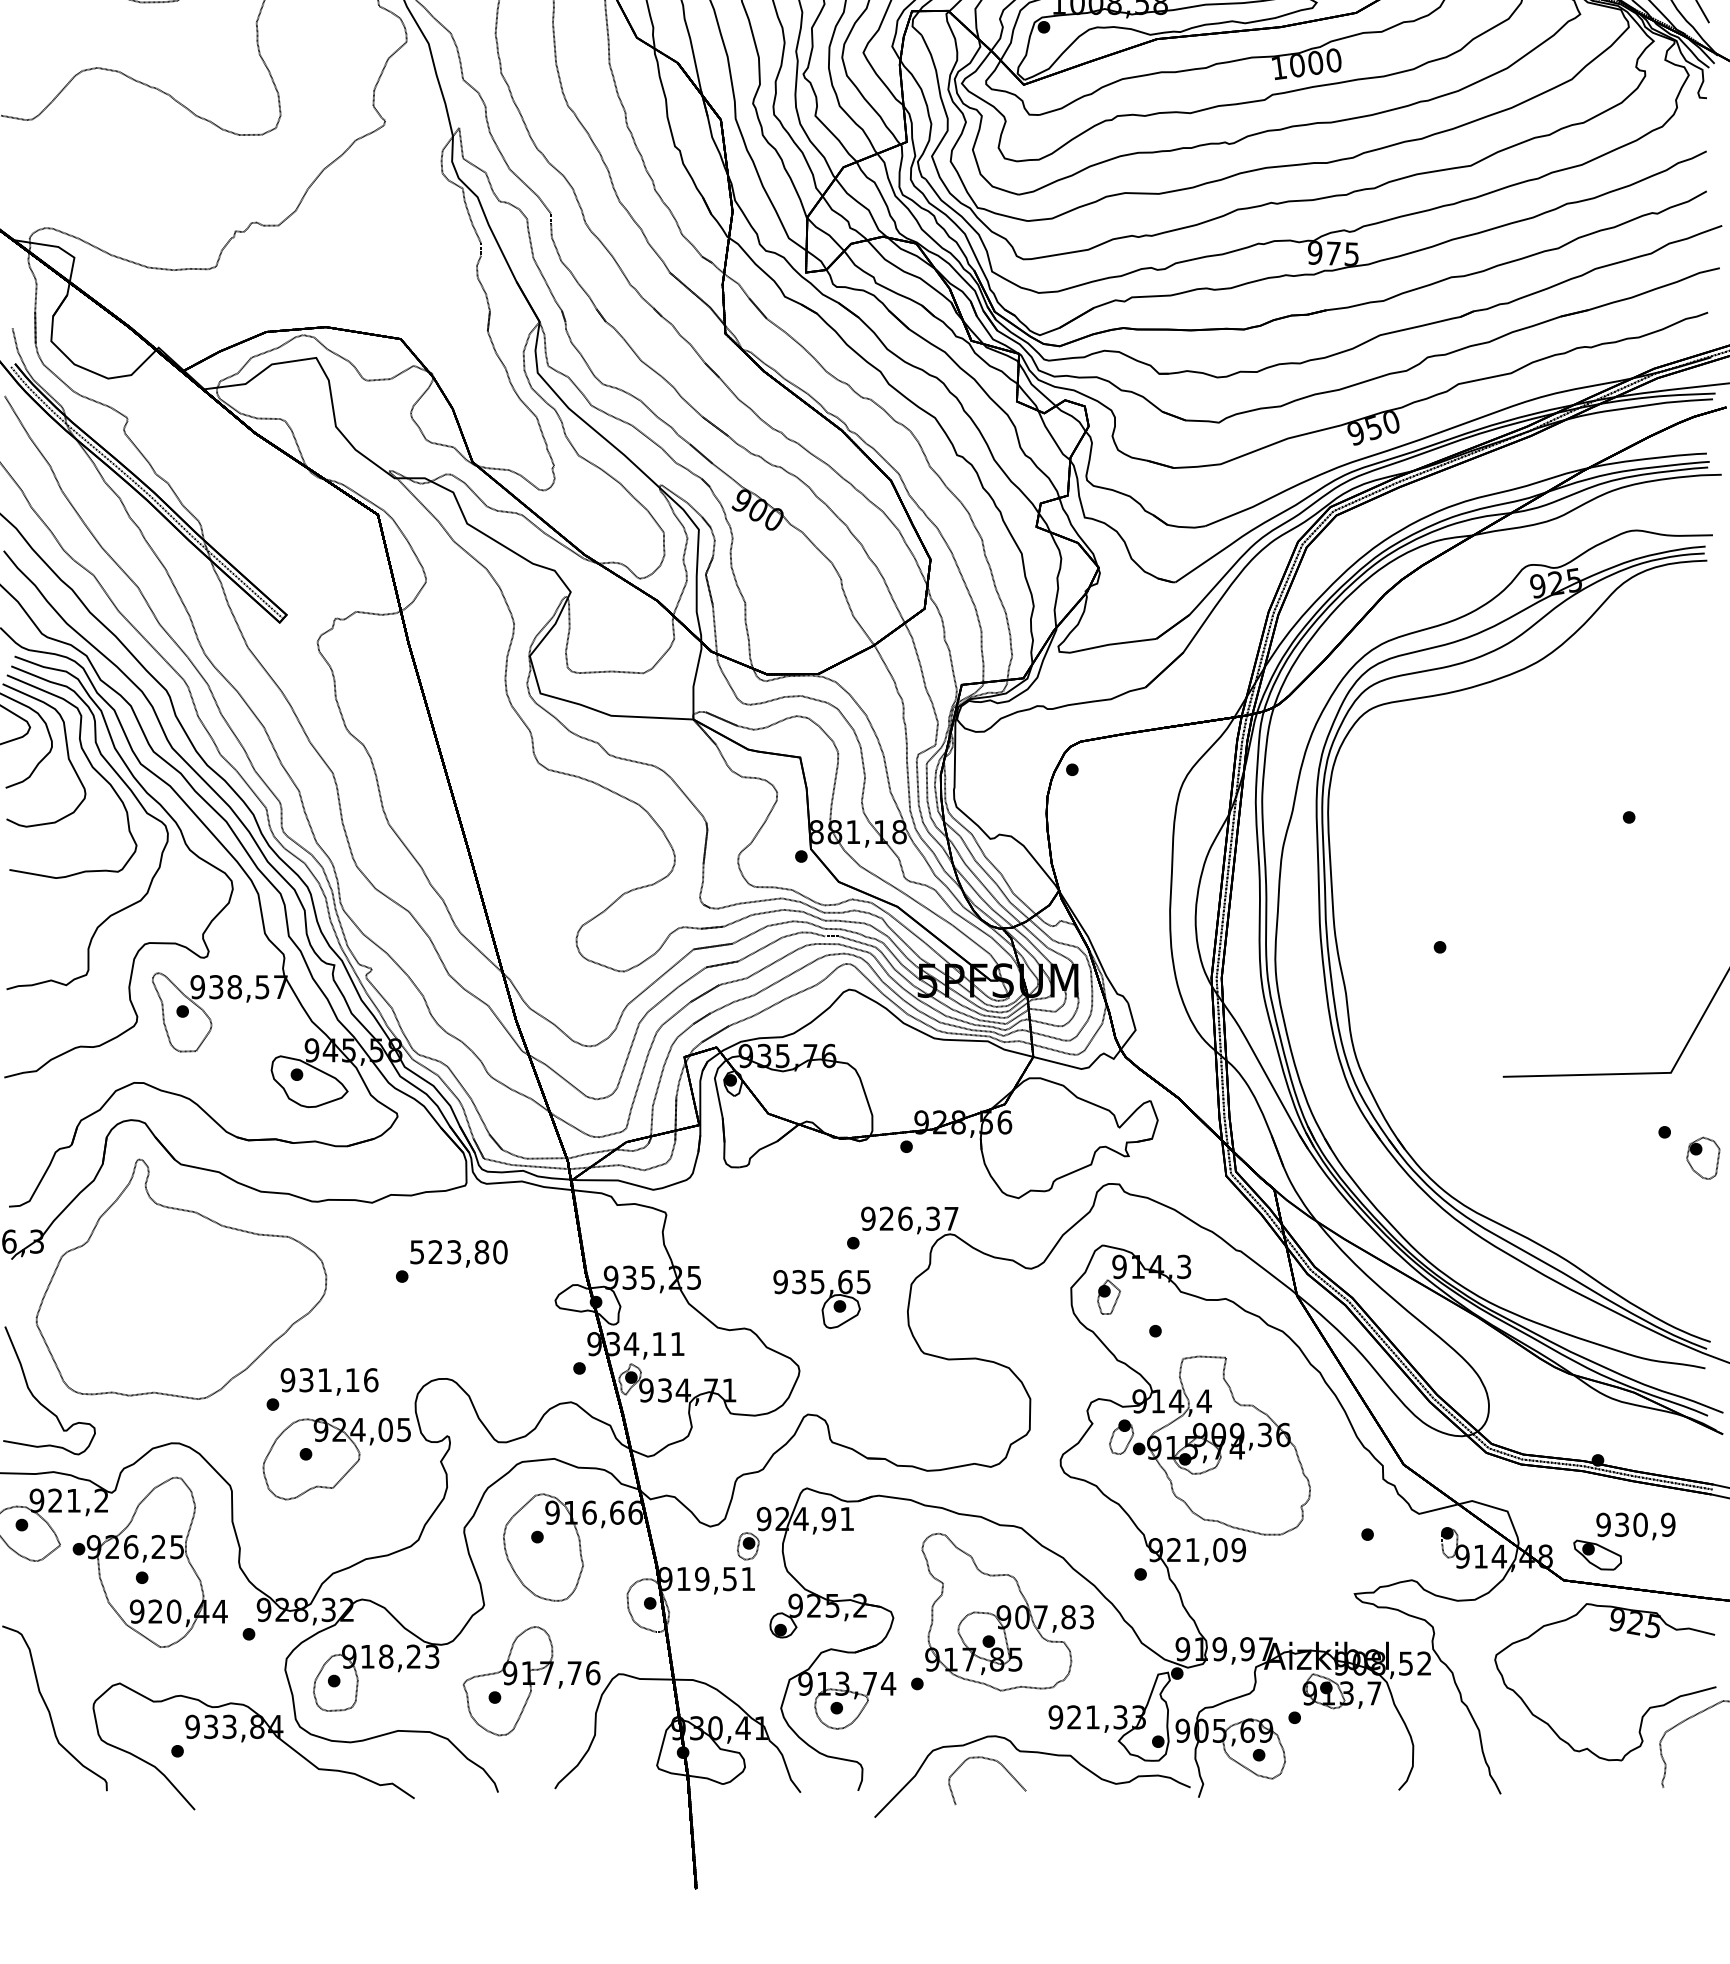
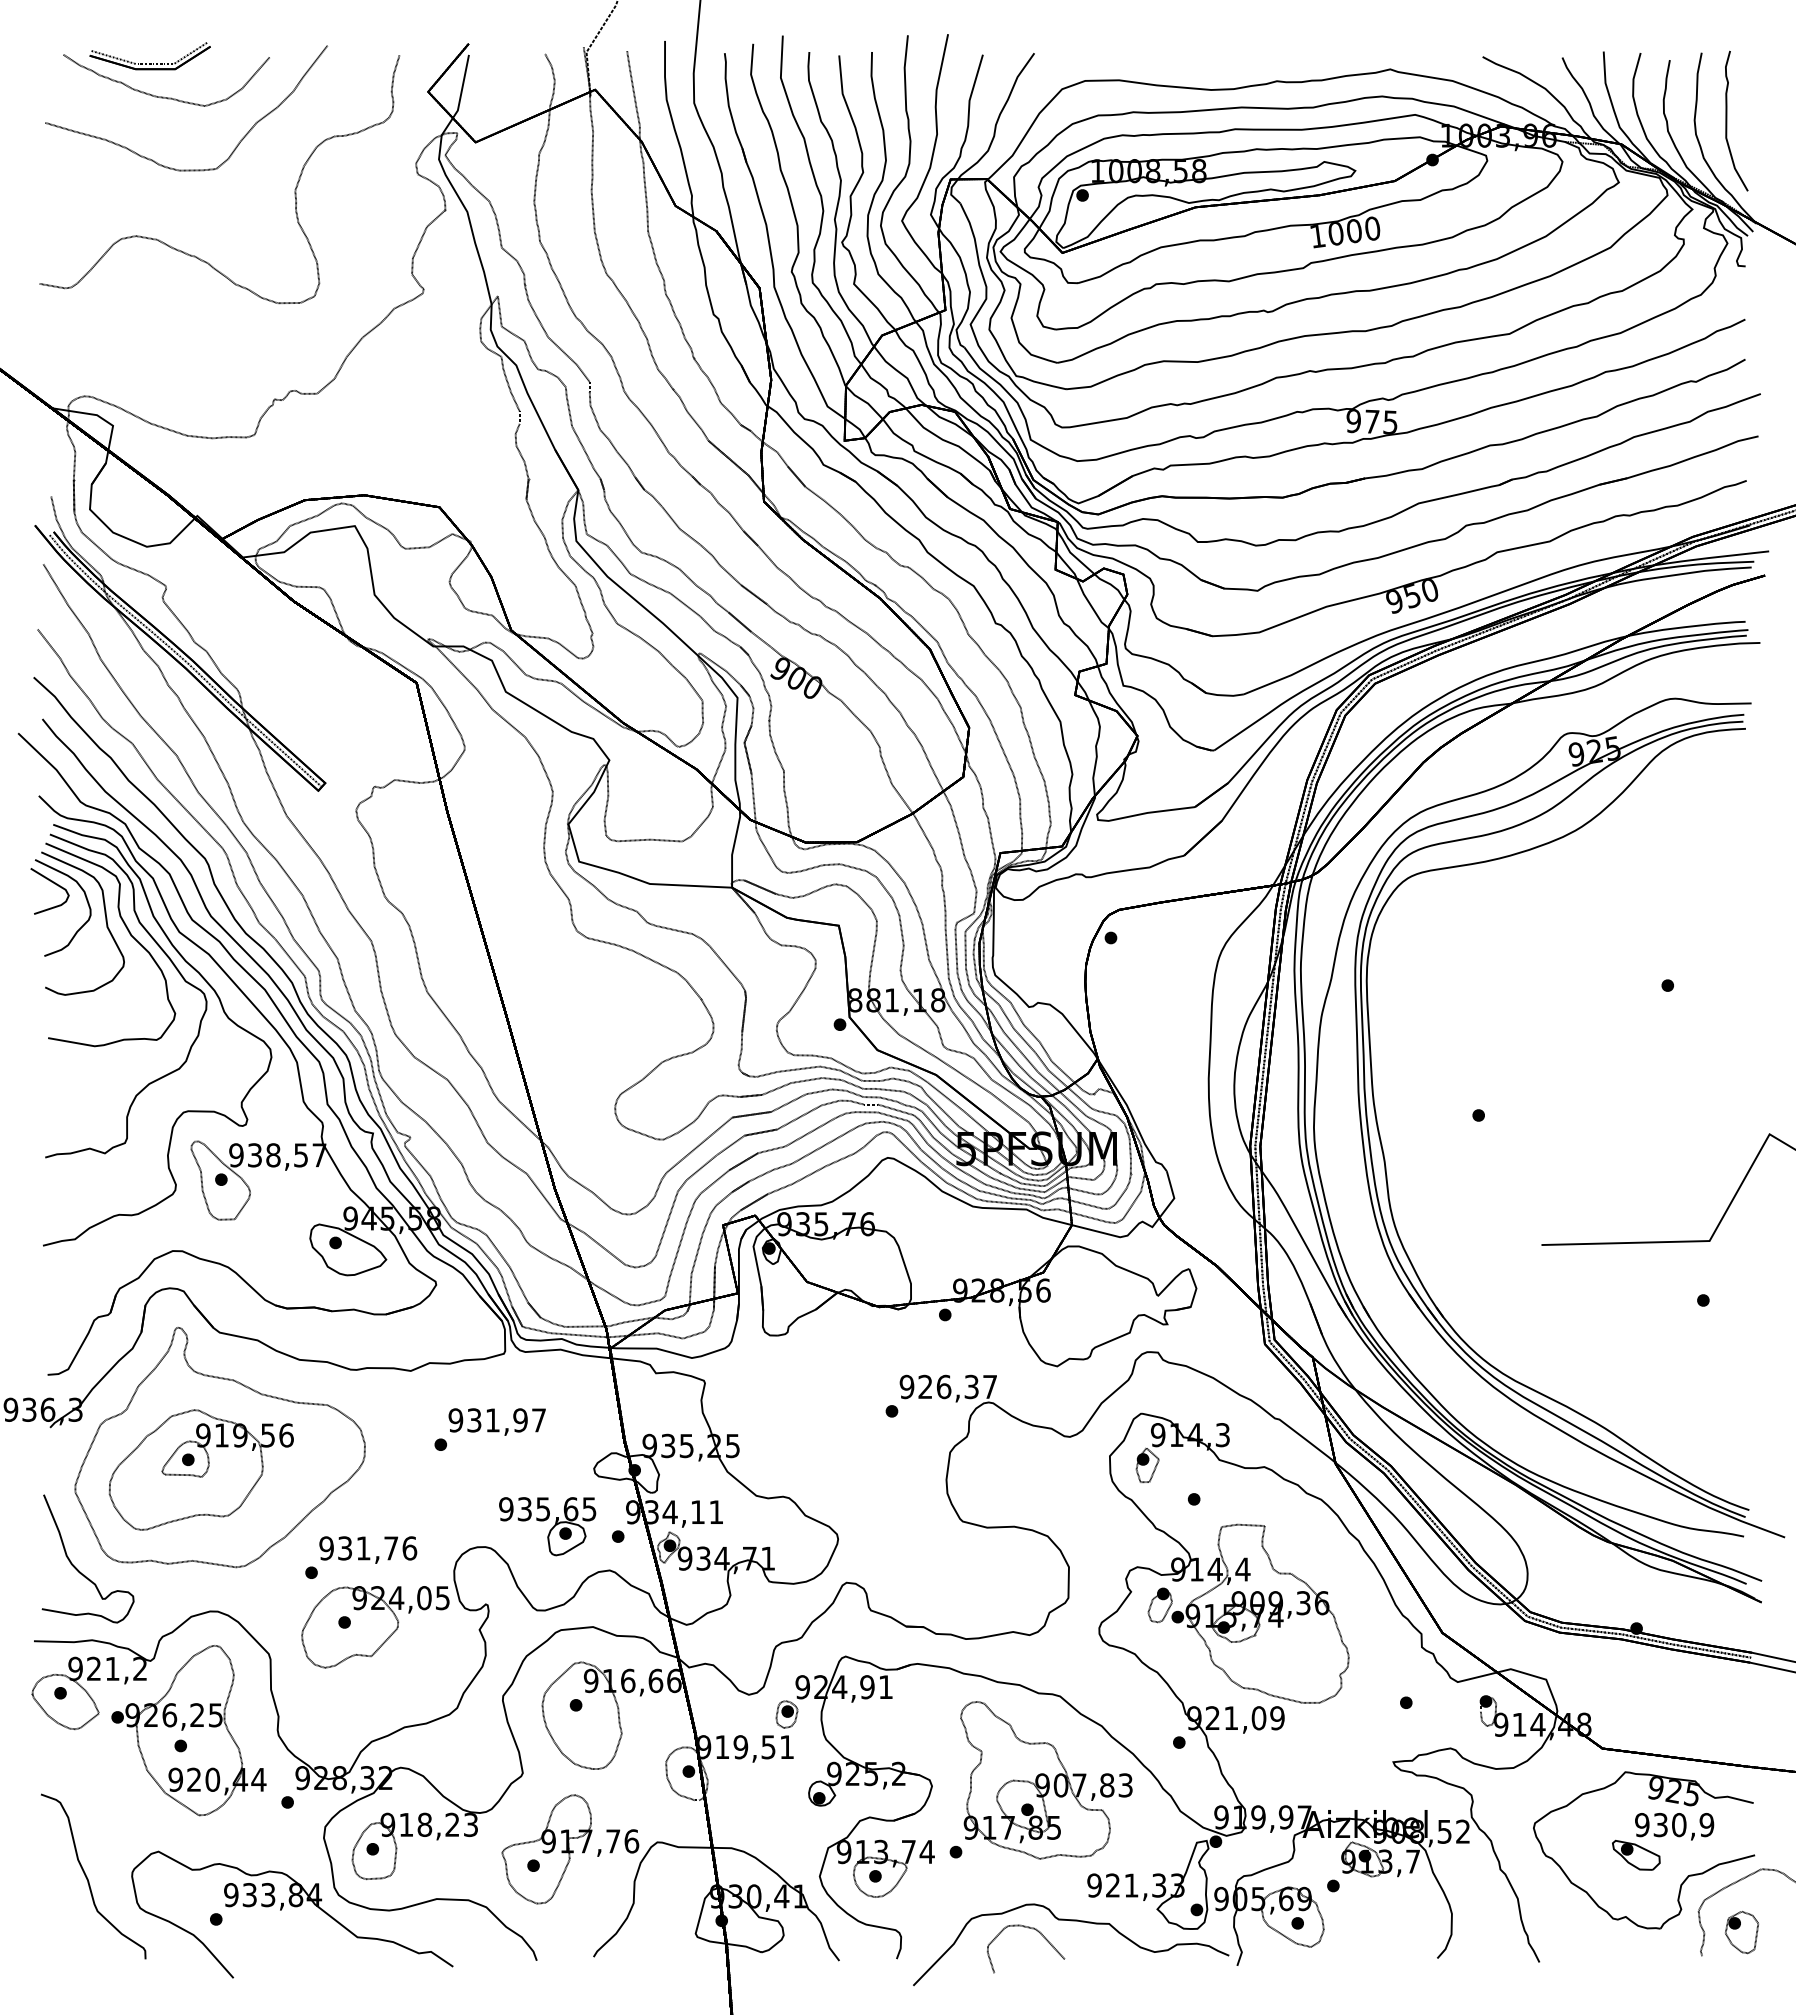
part: (1702, 1158) -> (1741, 1932), moved
text: (458, 1252) -> (497, 1420), 523,80 -> 931,97
part: (821, 1299) -> (547, 1526), moved
part: (161, 1301) -> (200, 1469), added
text: (352, 1380) -> (391, 1548), 931,16 -> 931,76
part: (1624, 1541) -> (1663, 1841), moved

